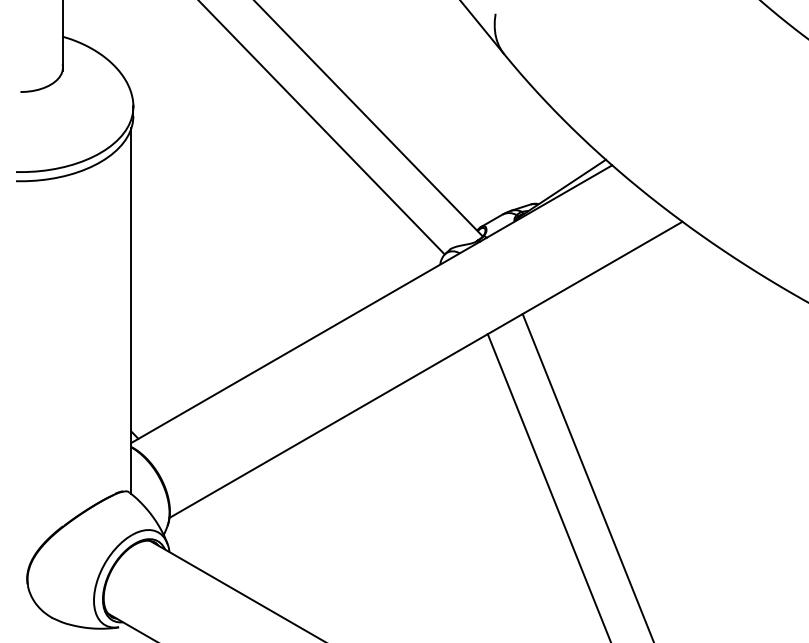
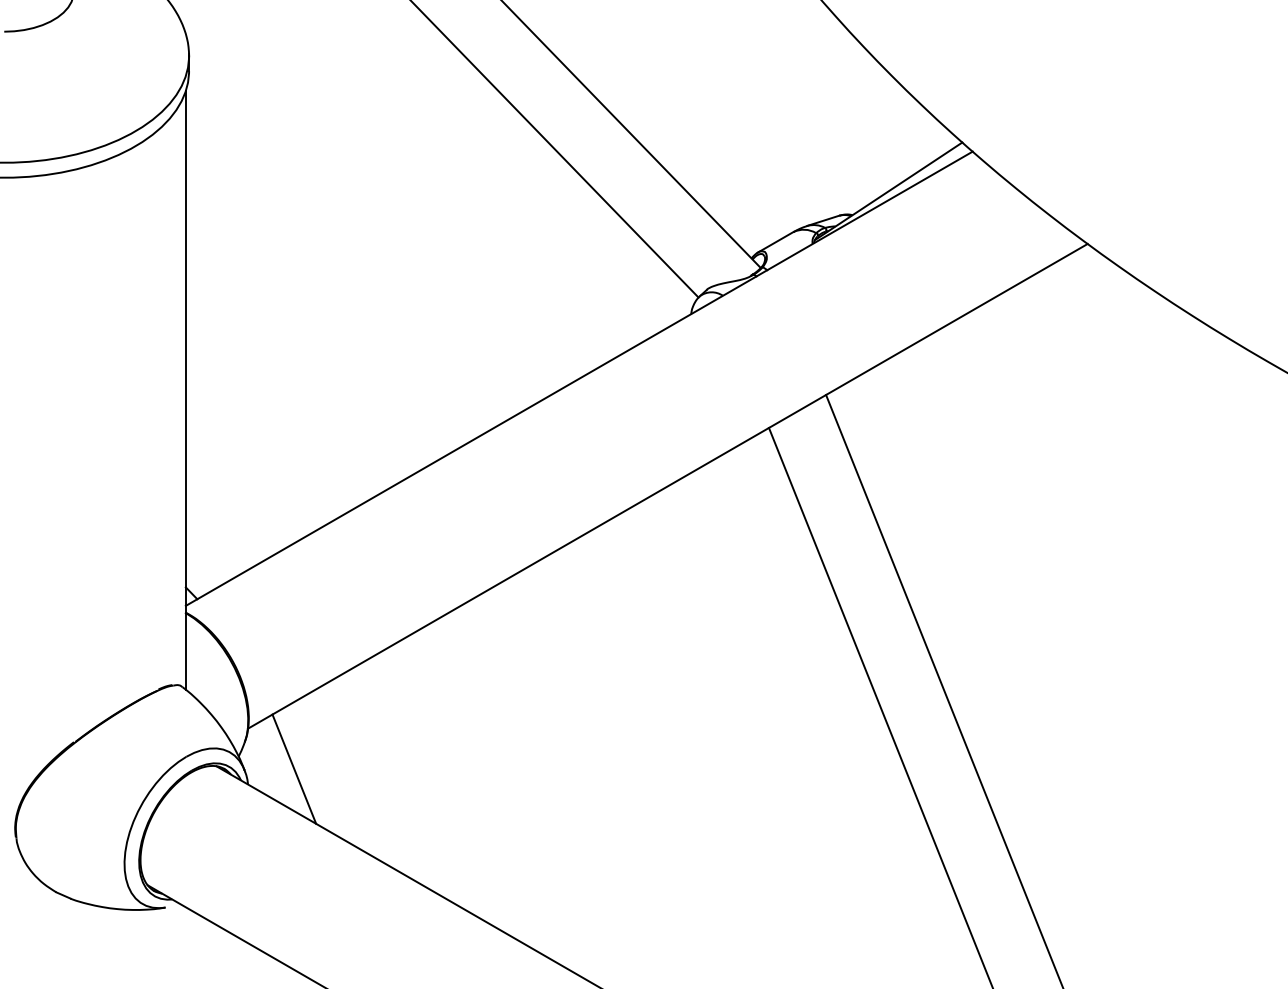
line: (197, 542) -> (293, 768), added

